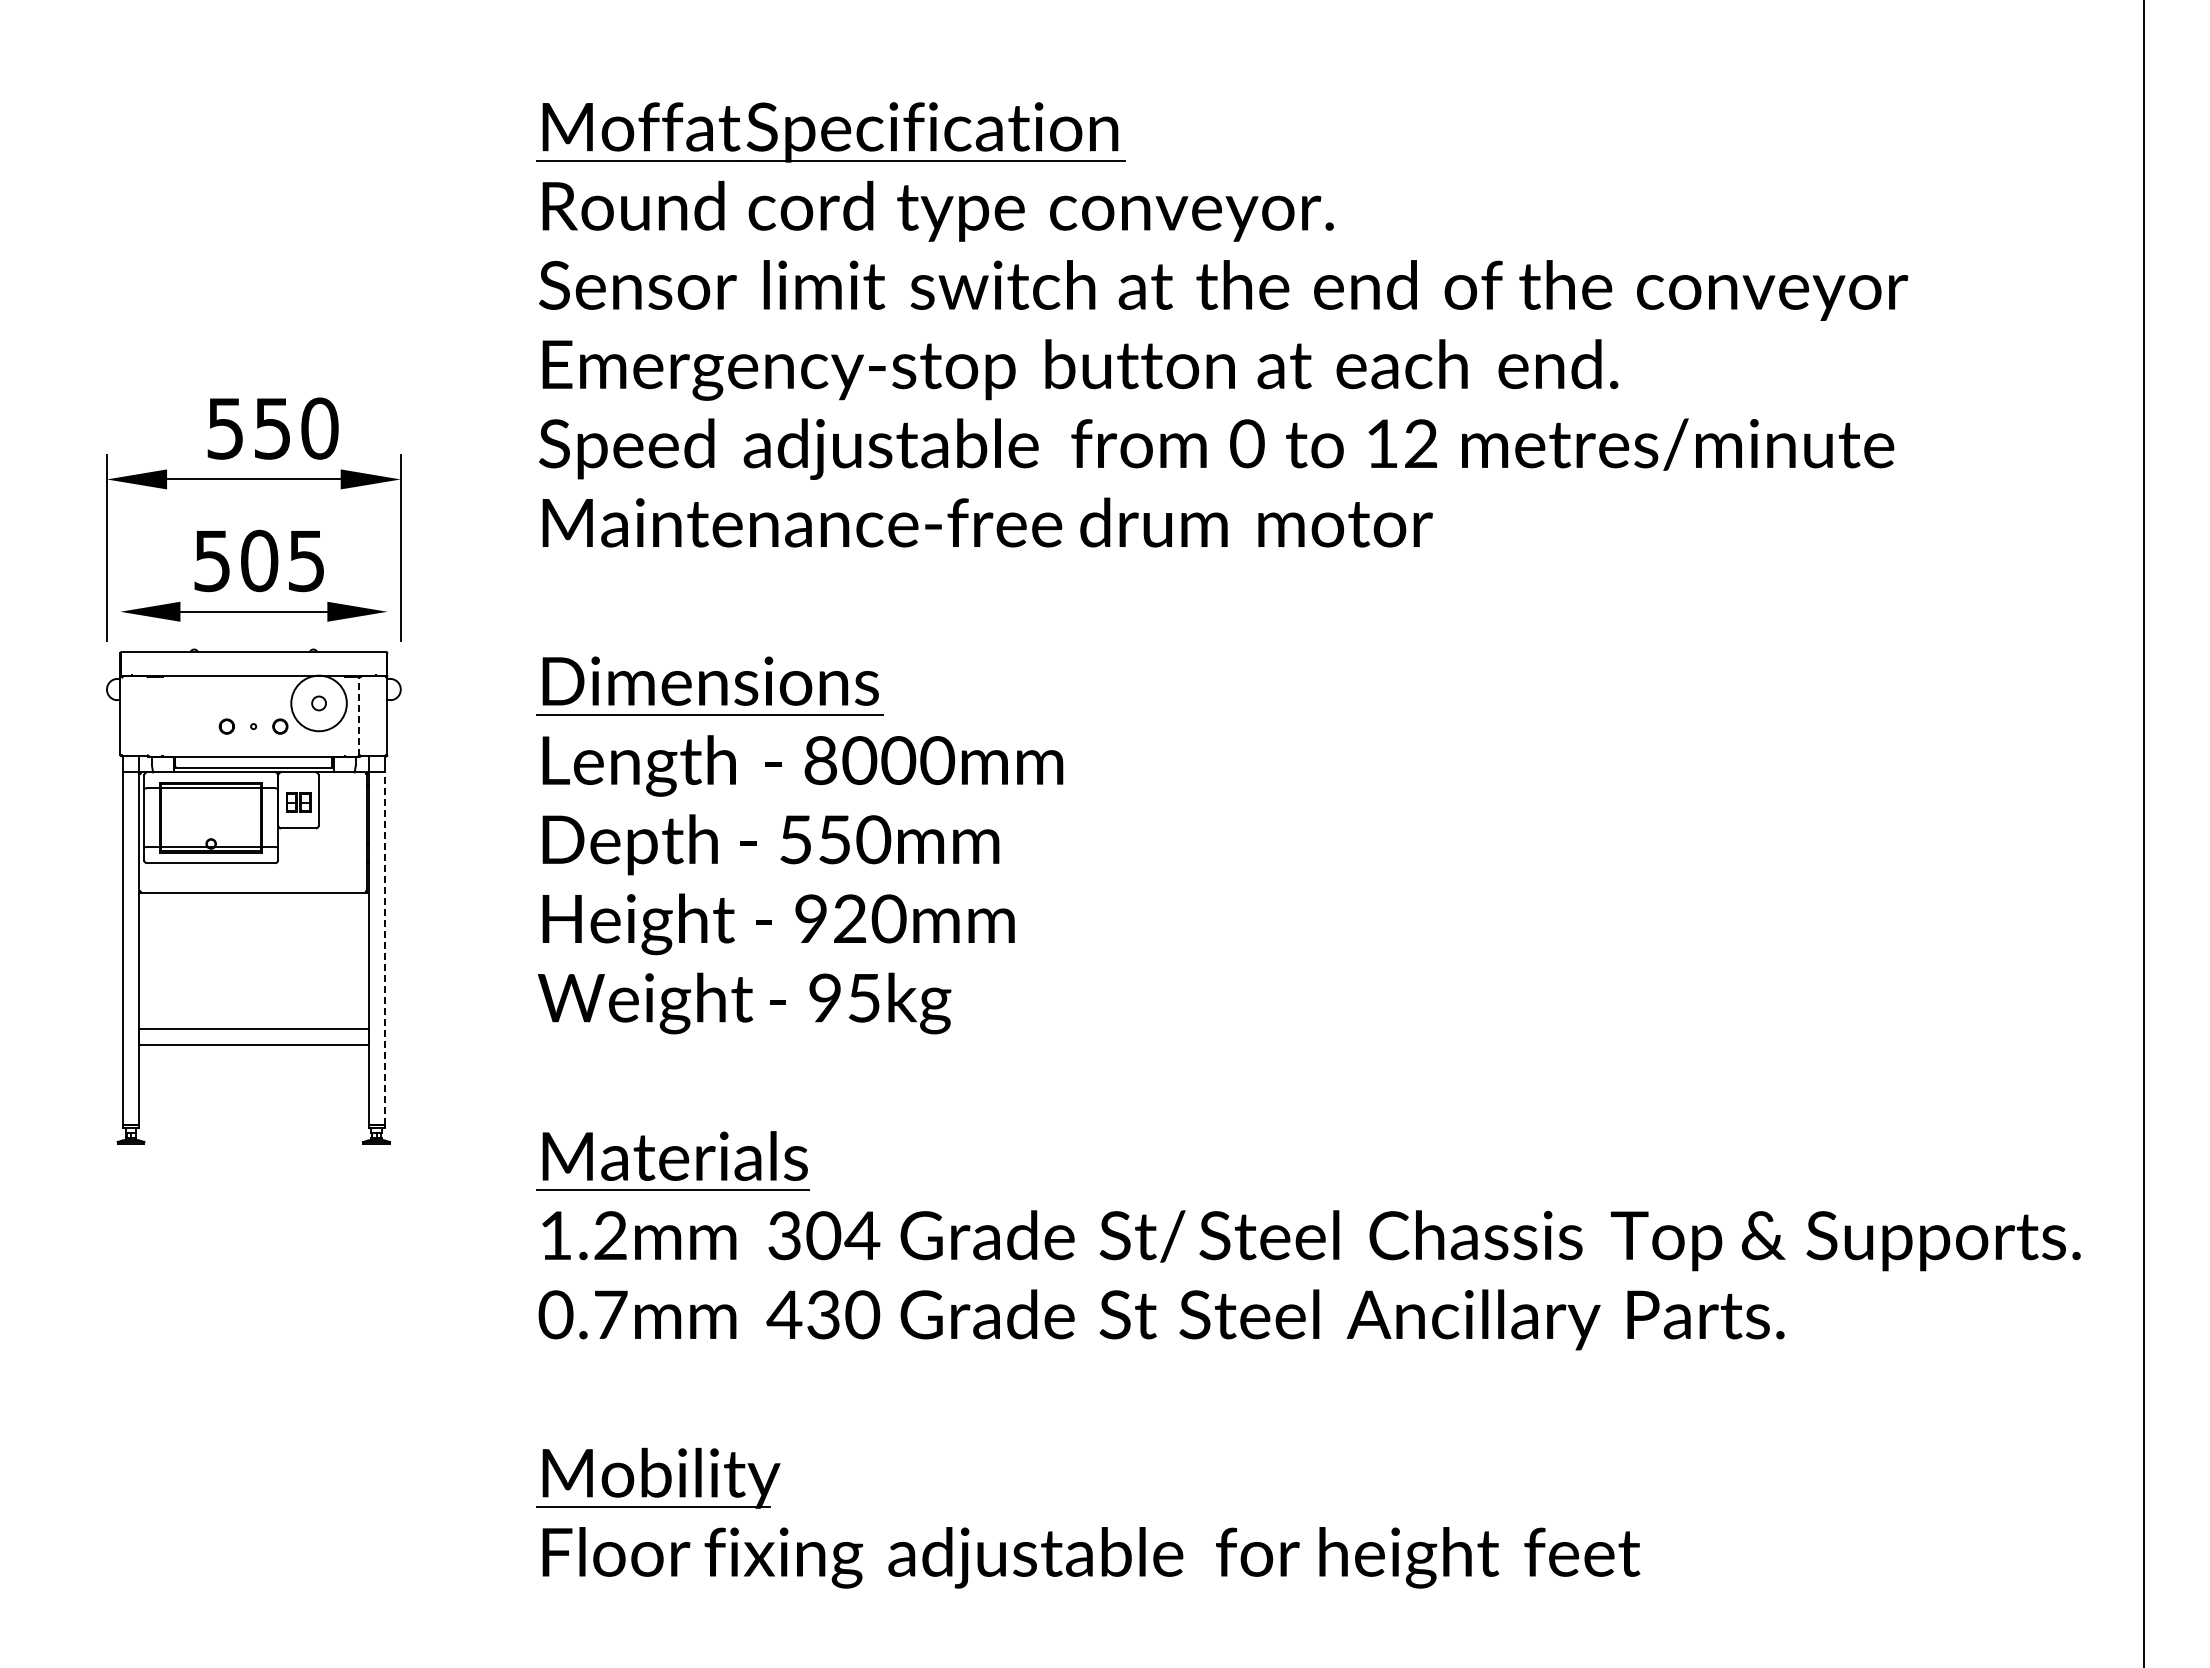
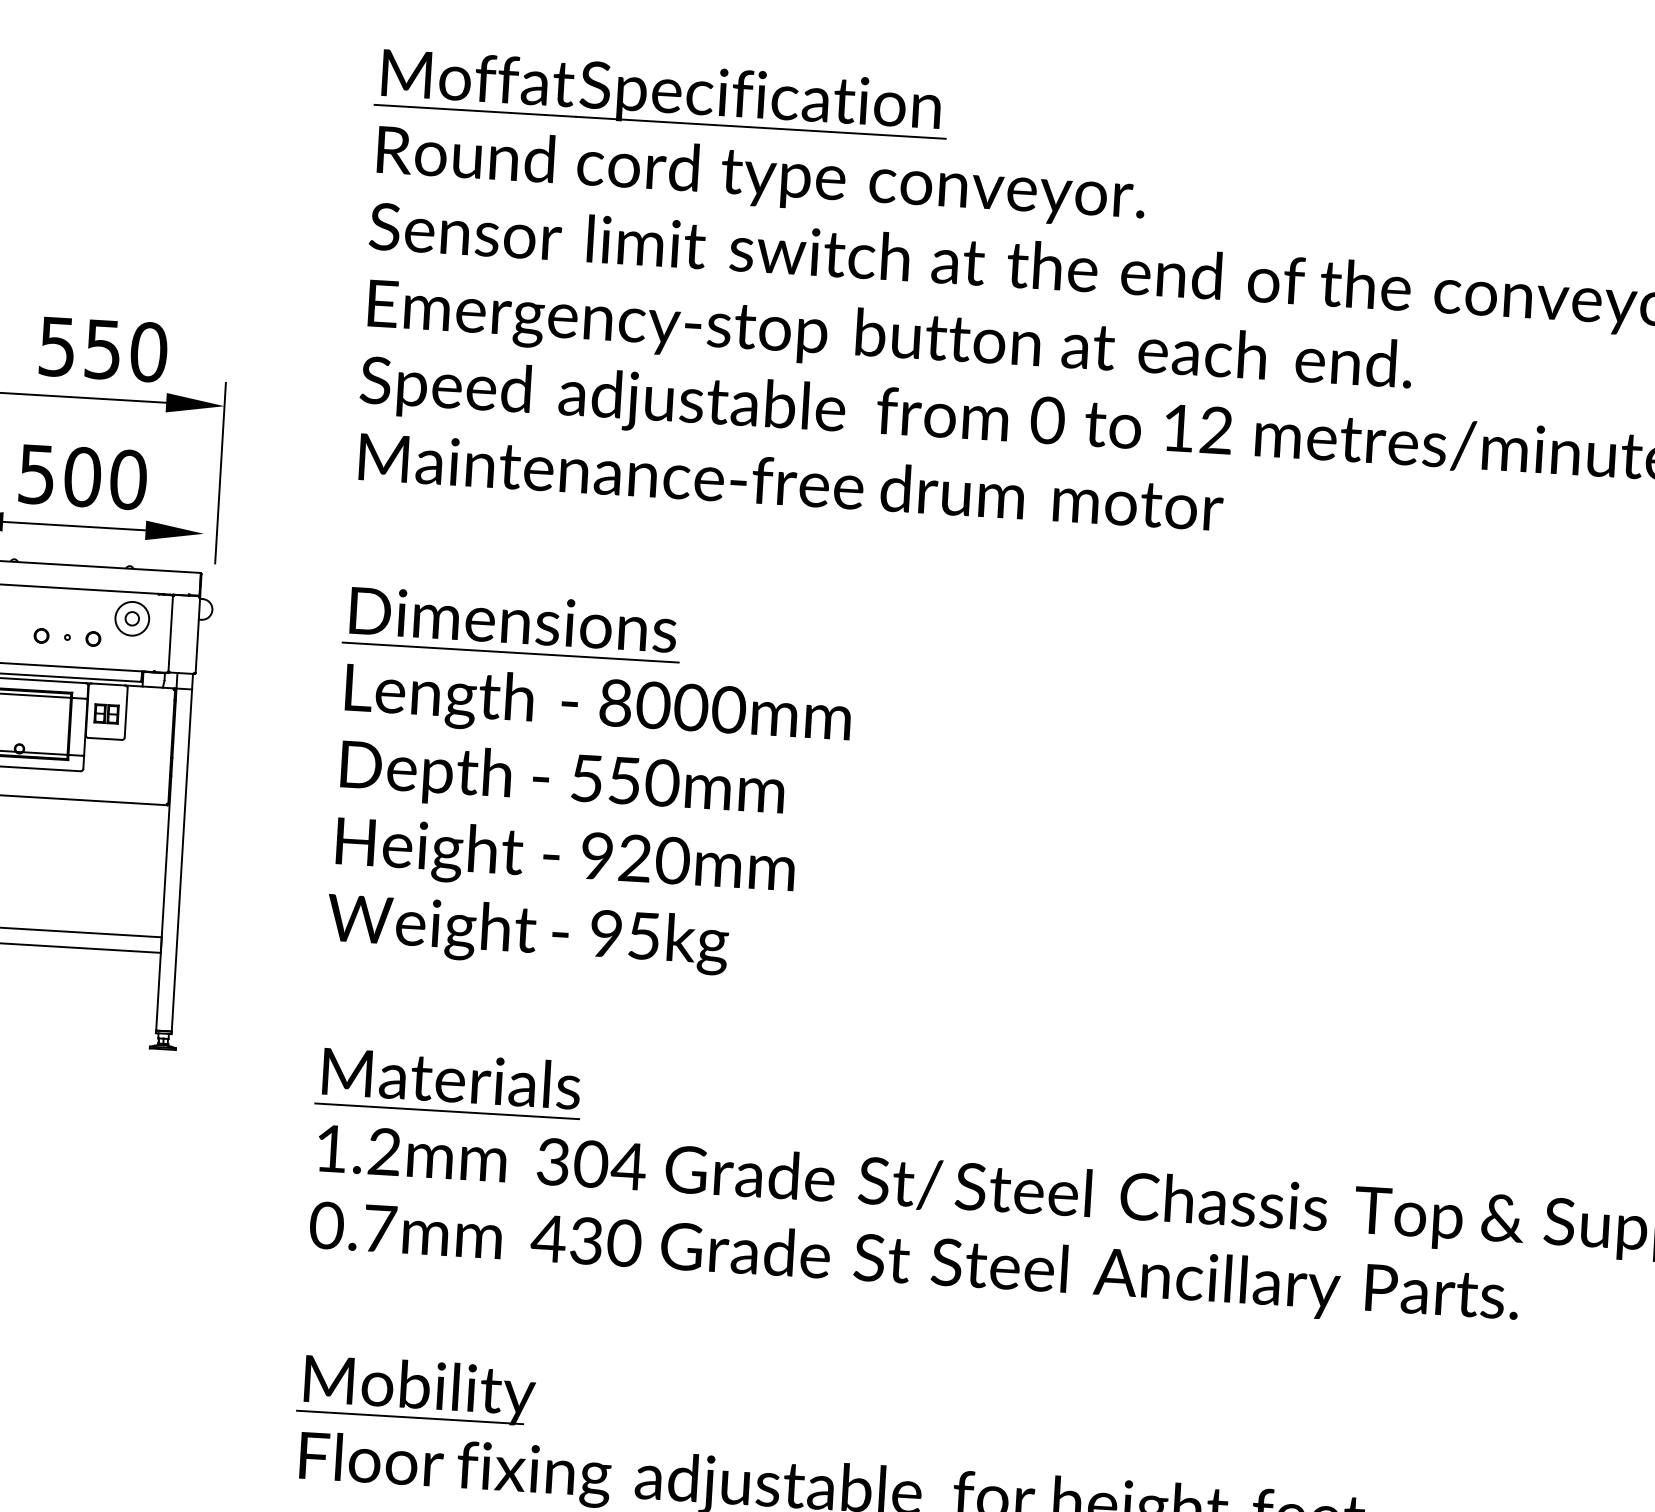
text: (306, 560) -> (128, 479), 505 -> 500
circle: (318, 703) -> (131, 618), size x0.62
line: (359, 715) -> (170, 632), dashed -> solid
line: (384, 948) -> (181, 860), dashed -> solid

